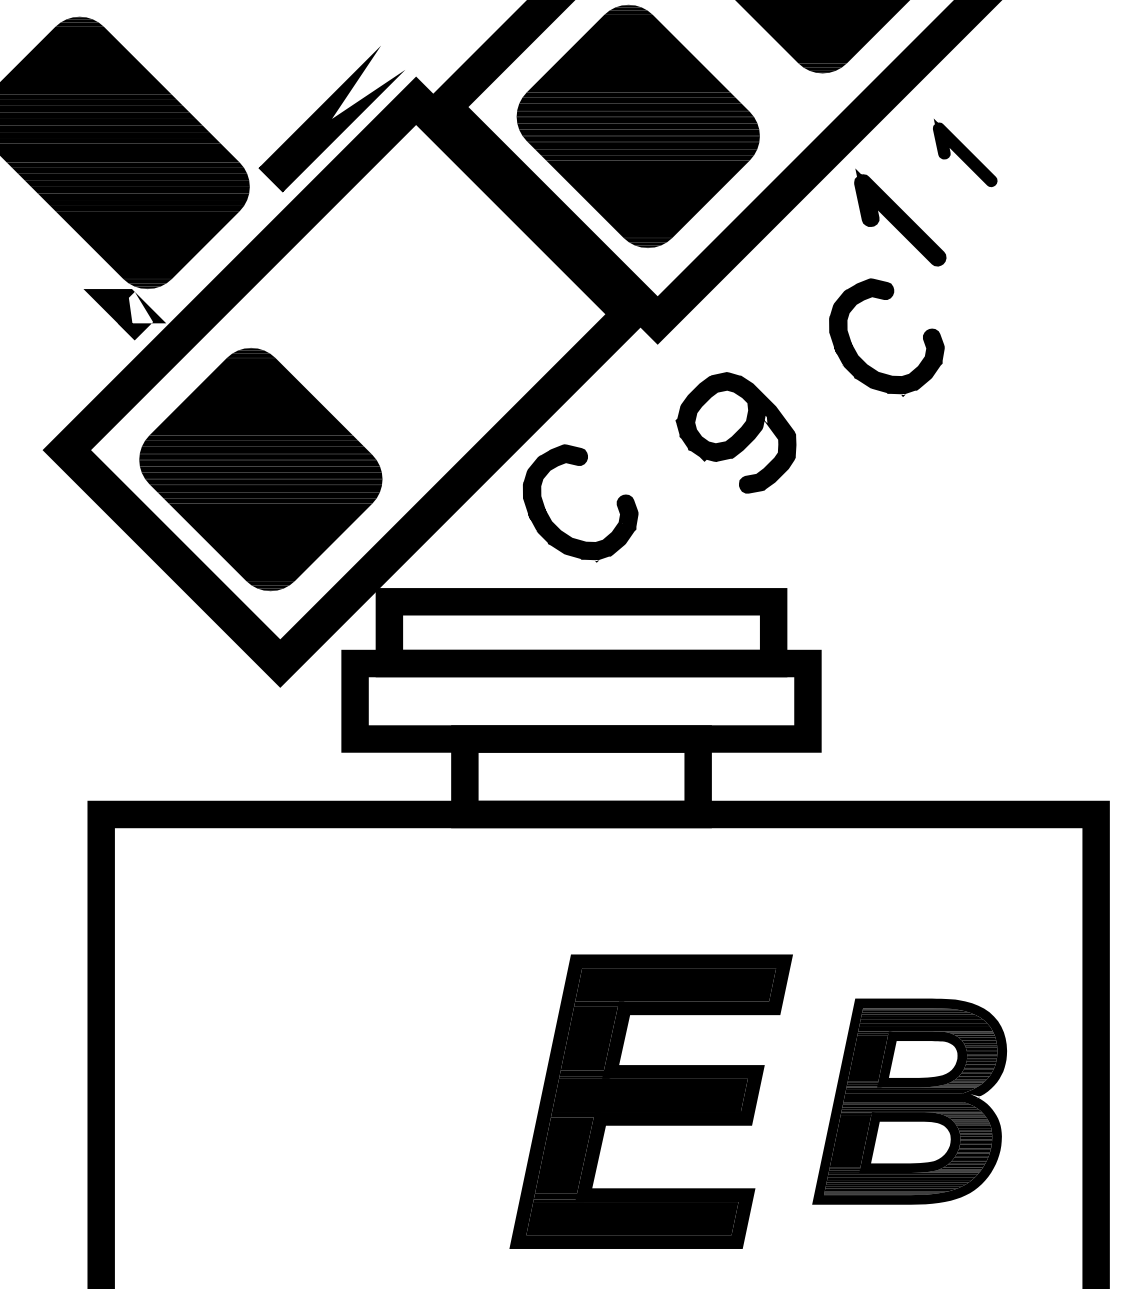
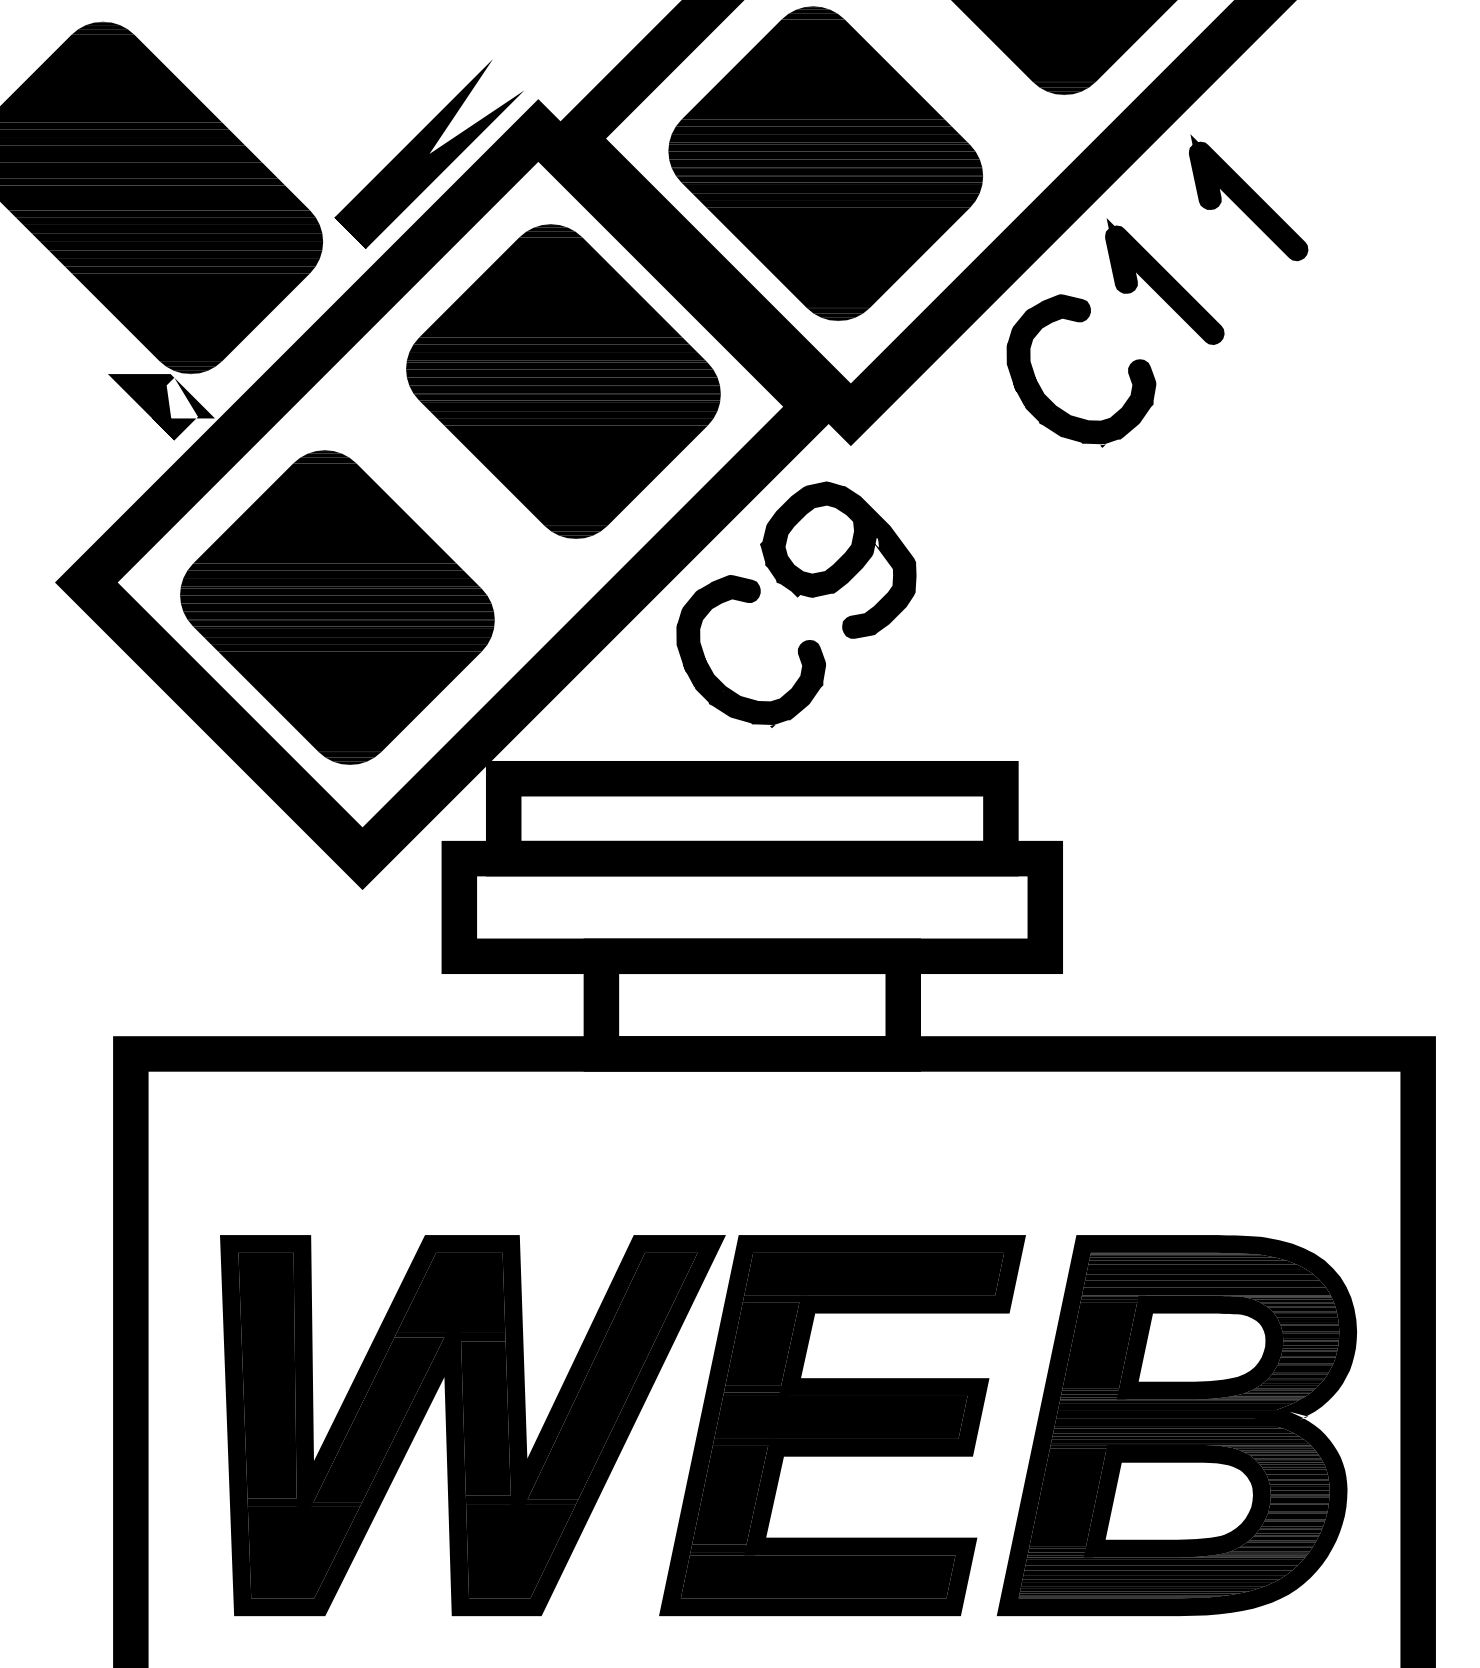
part: (965, 152) -> (1249, 197), size x1.43
part: (435, 294) -> (563, 381), added
part: (863, 360) -> (1051, 400), moved
part: (735, 432) -> (837, 559), moved
part: (365, 1101) -> (472, 1425), added
part: (909, 1101) -> (1176, 1425), size x1.43

